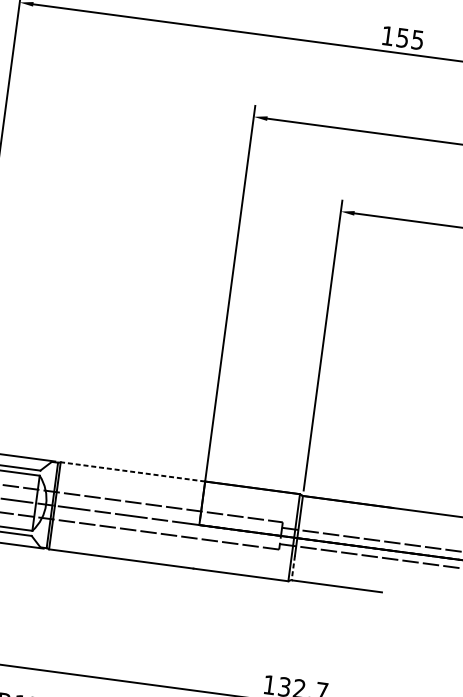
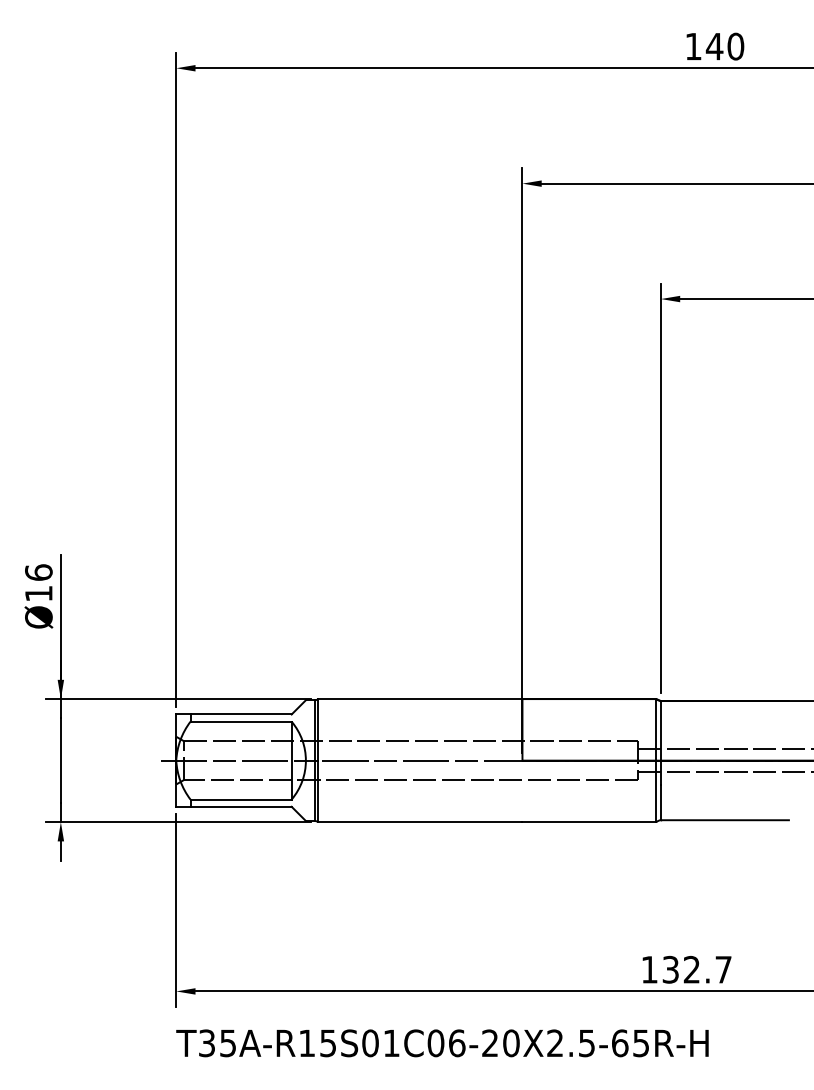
text: (409, 38) -> (724, 46), 155 -> 140
line: (132, 472) -> (419, 699), dashed -> solid
line: (292, 568) -> (660, 803), dashed -> solid

